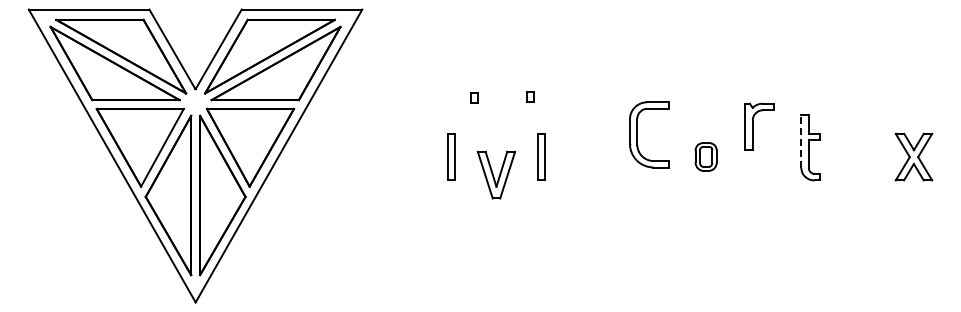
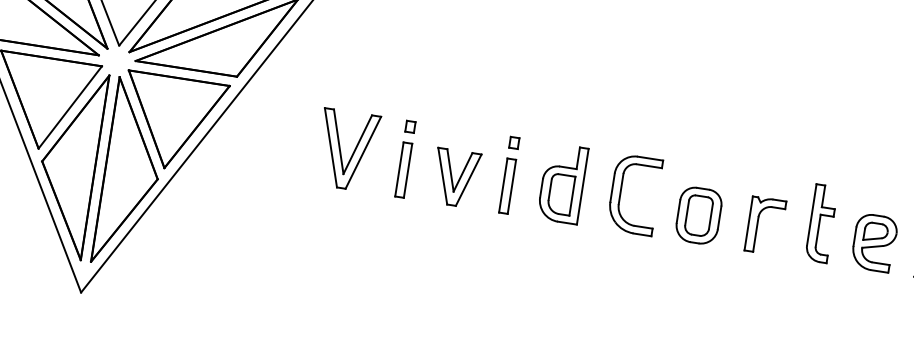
part: (530, 96) -> (514, 142), moved
part: (474, 97) -> (410, 126), moved
part: (759, 126) -> (765, 225), moved
part: (637, 134) -> (620, 192), moved
line: (801, 141) -> (811, 214), dashed -> solid
part: (401, 147) -> (347, 149), added
part: (587, 147) -> (562, 183), added
part: (705, 156) -> (698, 214), size x1.67
part: (857, 156) -> (874, 242), added
part: (496, 174) -> (455, 177), moved

